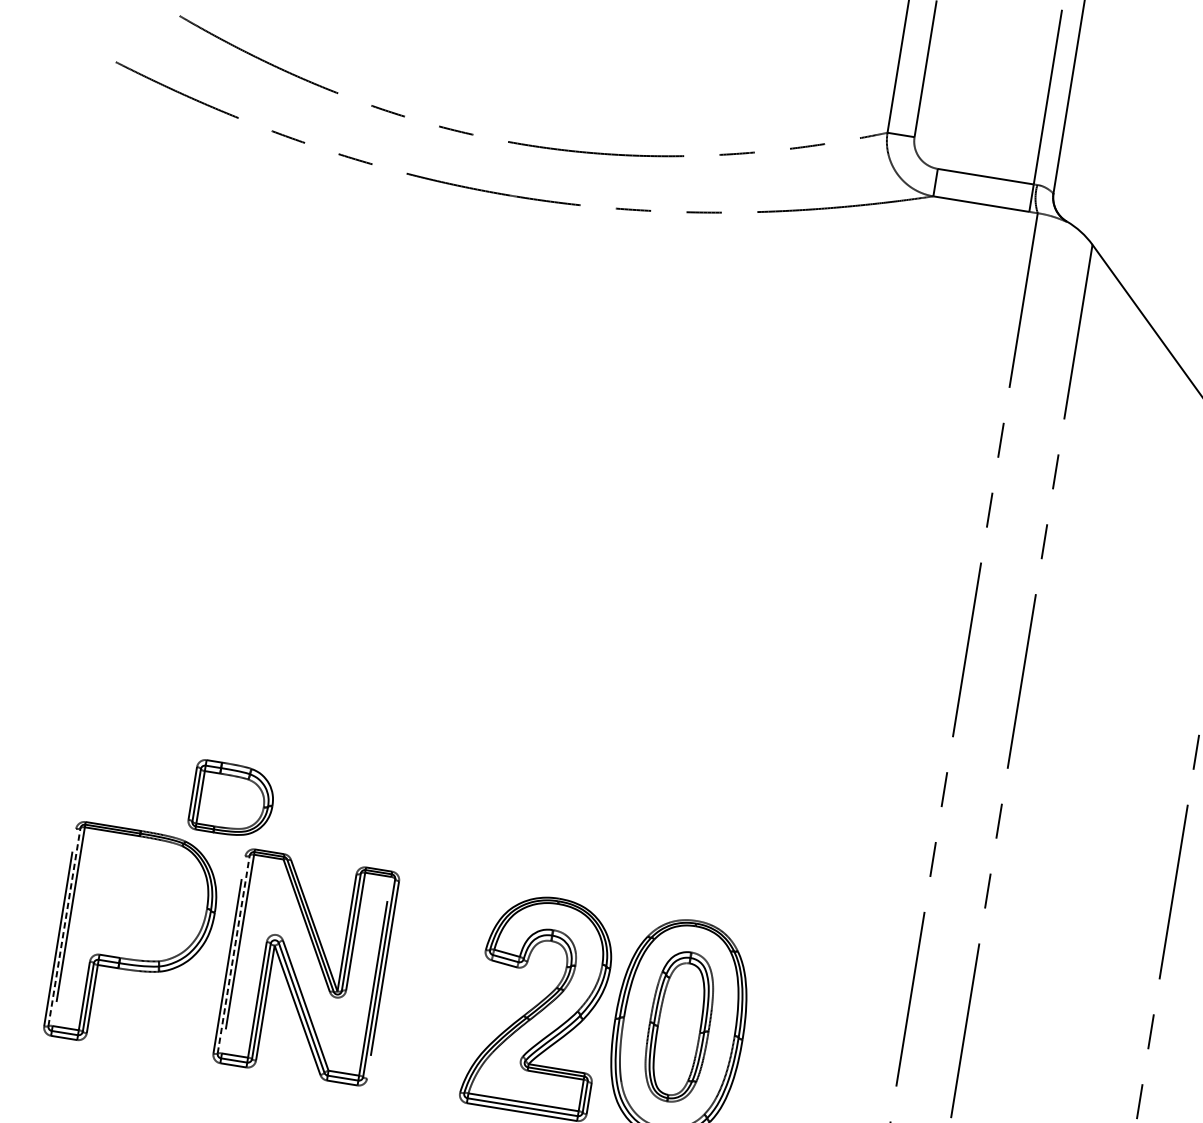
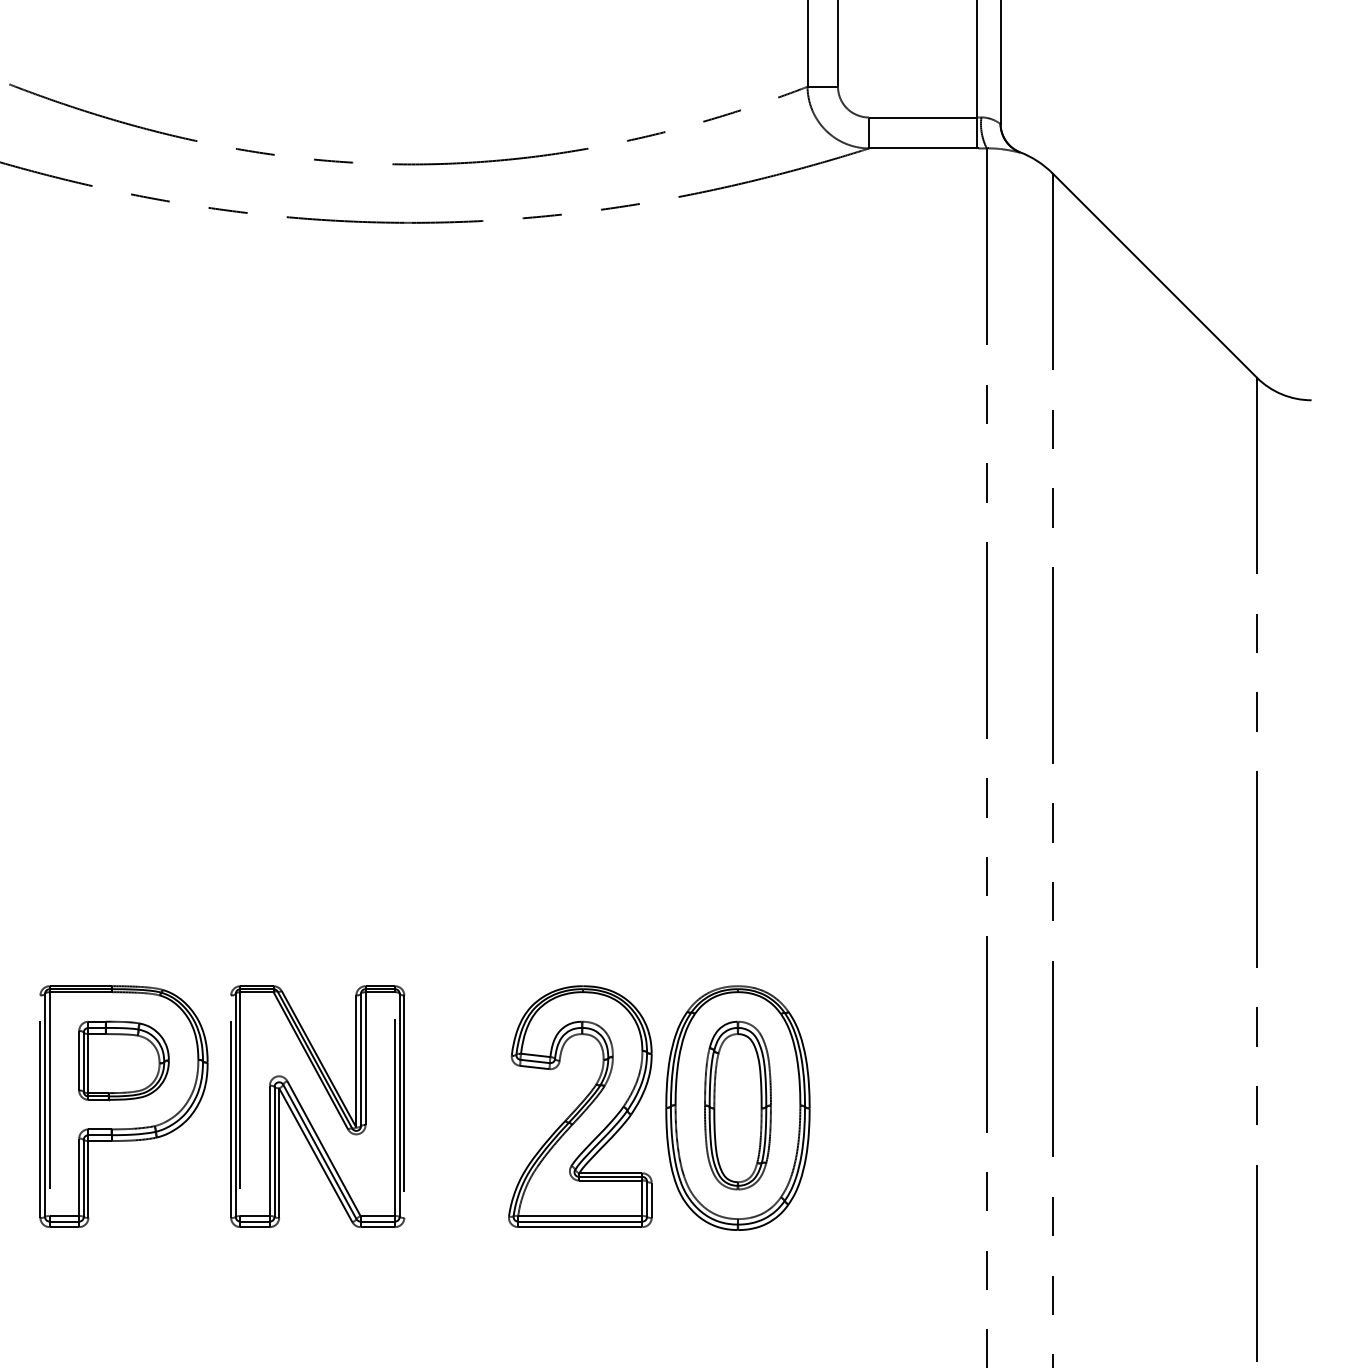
part: (232, 799) -> (123, 1060), moved
line: (64, 927) -> (45, 1105), dashed -> solid
line: (233, 954) -> (235, 1105), dashed -> solid

